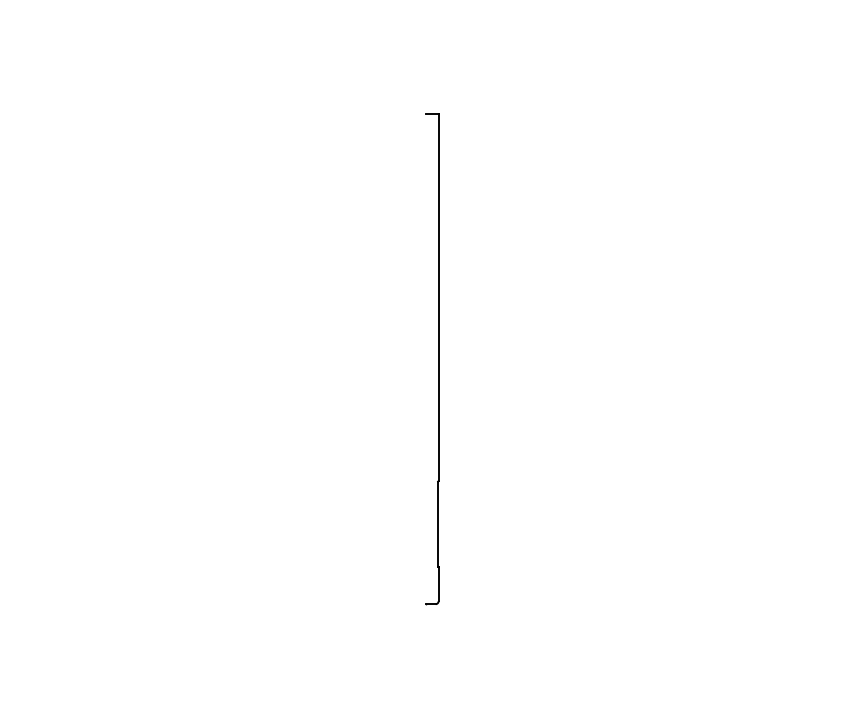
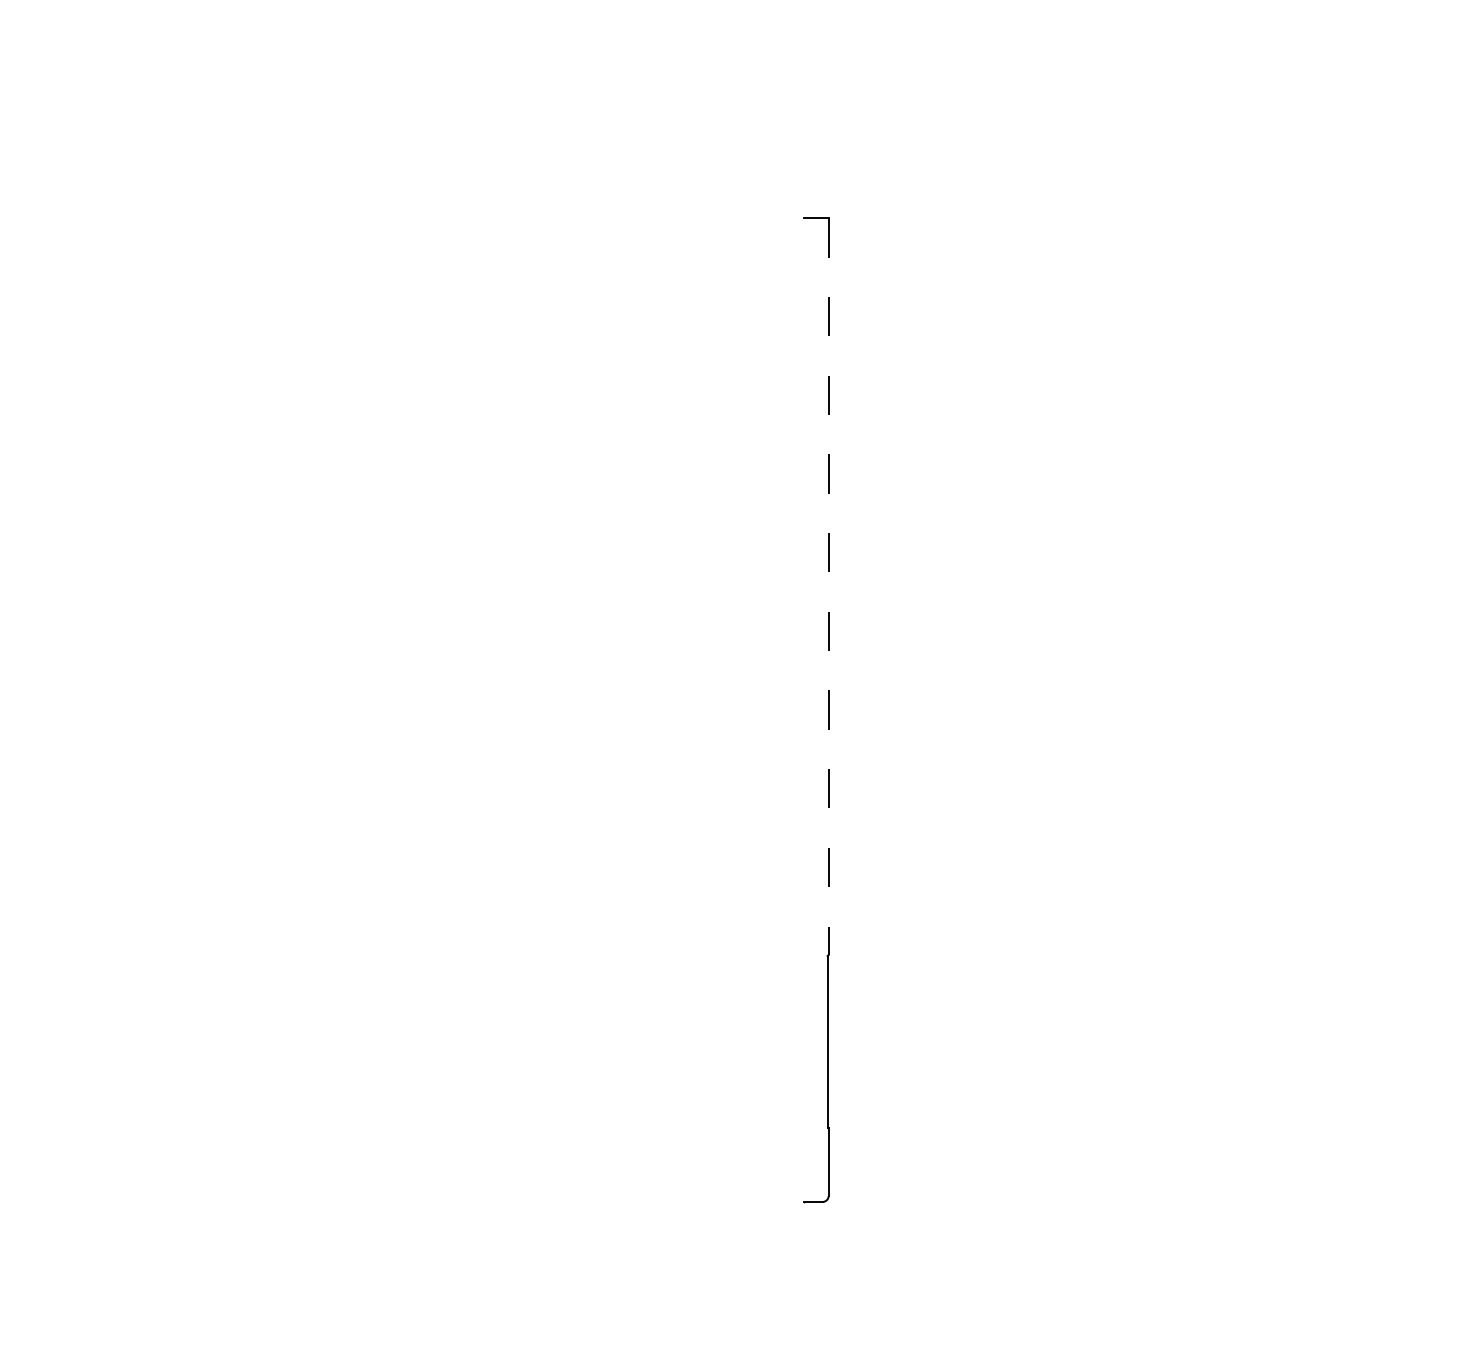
line: (438, 297) -> (828, 586), solid -> dashed

